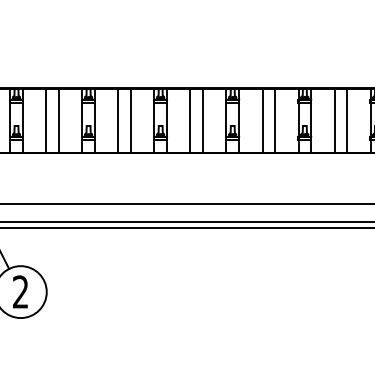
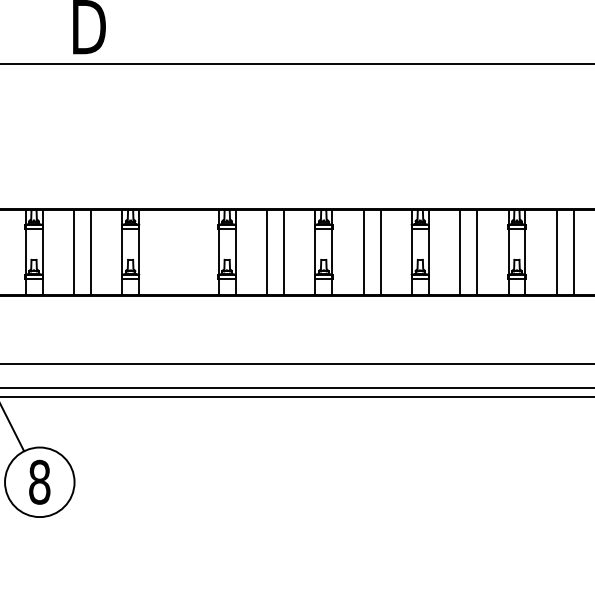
line: (118, 120) -> (170, 252), removed
line: (131, 120) -> (187, 252), removed
text: (20, 291) -> (39, 481), 2 -> 8

